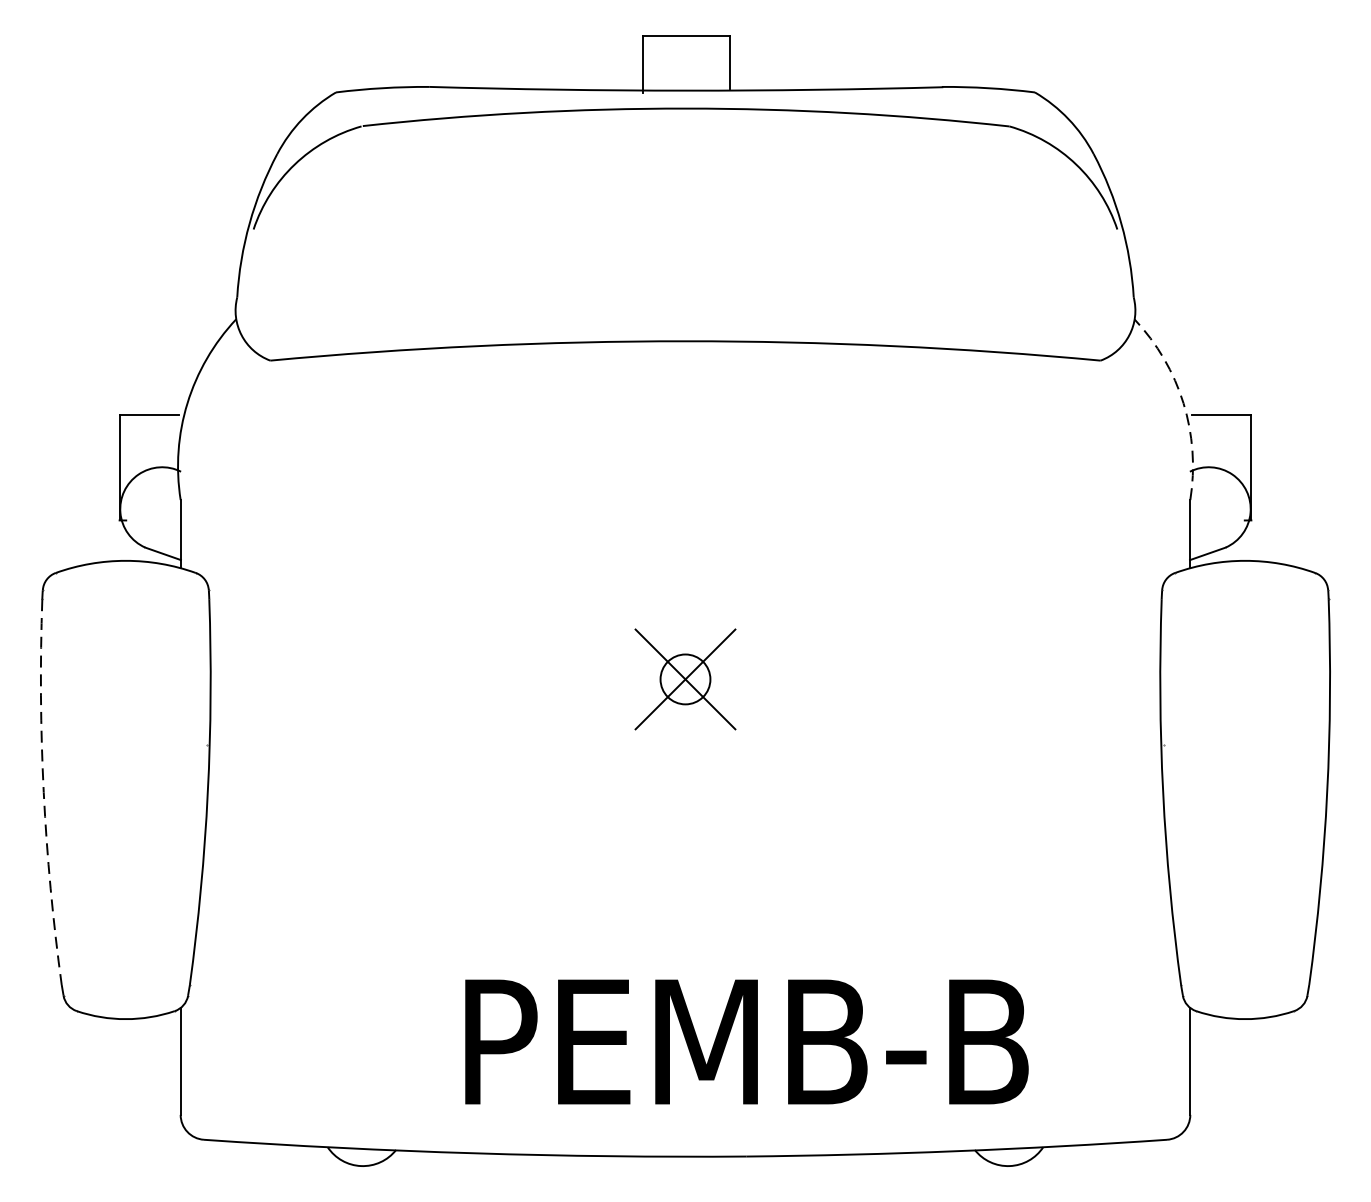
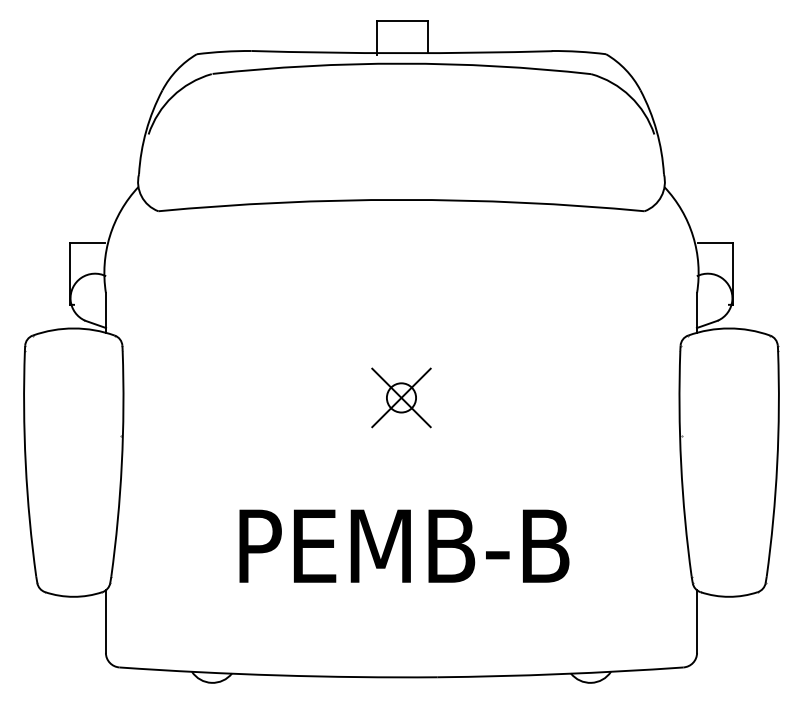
arc: (1184, 403) -> (693, 236), dashed -> solid
arc: (43, 793) -> (25, 464), dashed -> solid
text: (746, 1040) -> (404, 545), moved

